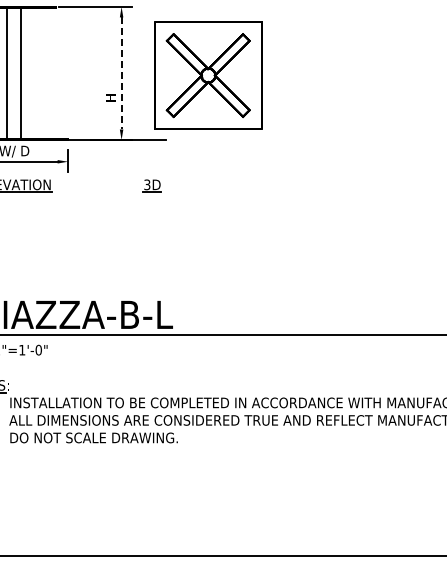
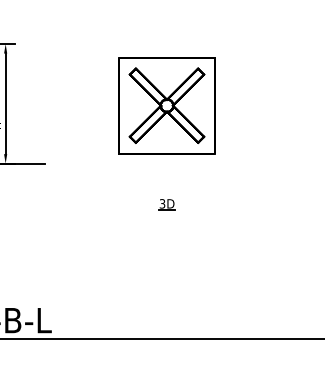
line: (121, 73) -> (5, 103), dashed -> solid
part: (208, 75) -> (167, 105), moved
part: (151, 185) -> (166, 204), moved

